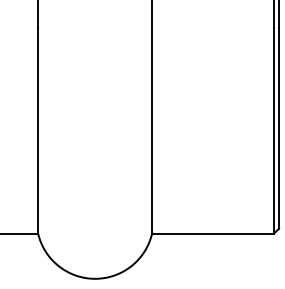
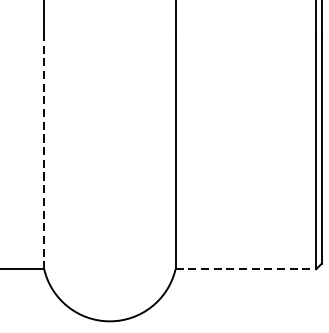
line: (38, 131) -> (44, 151), solid -> dashed
line: (213, 233) -> (246, 269), solid -> dashed

